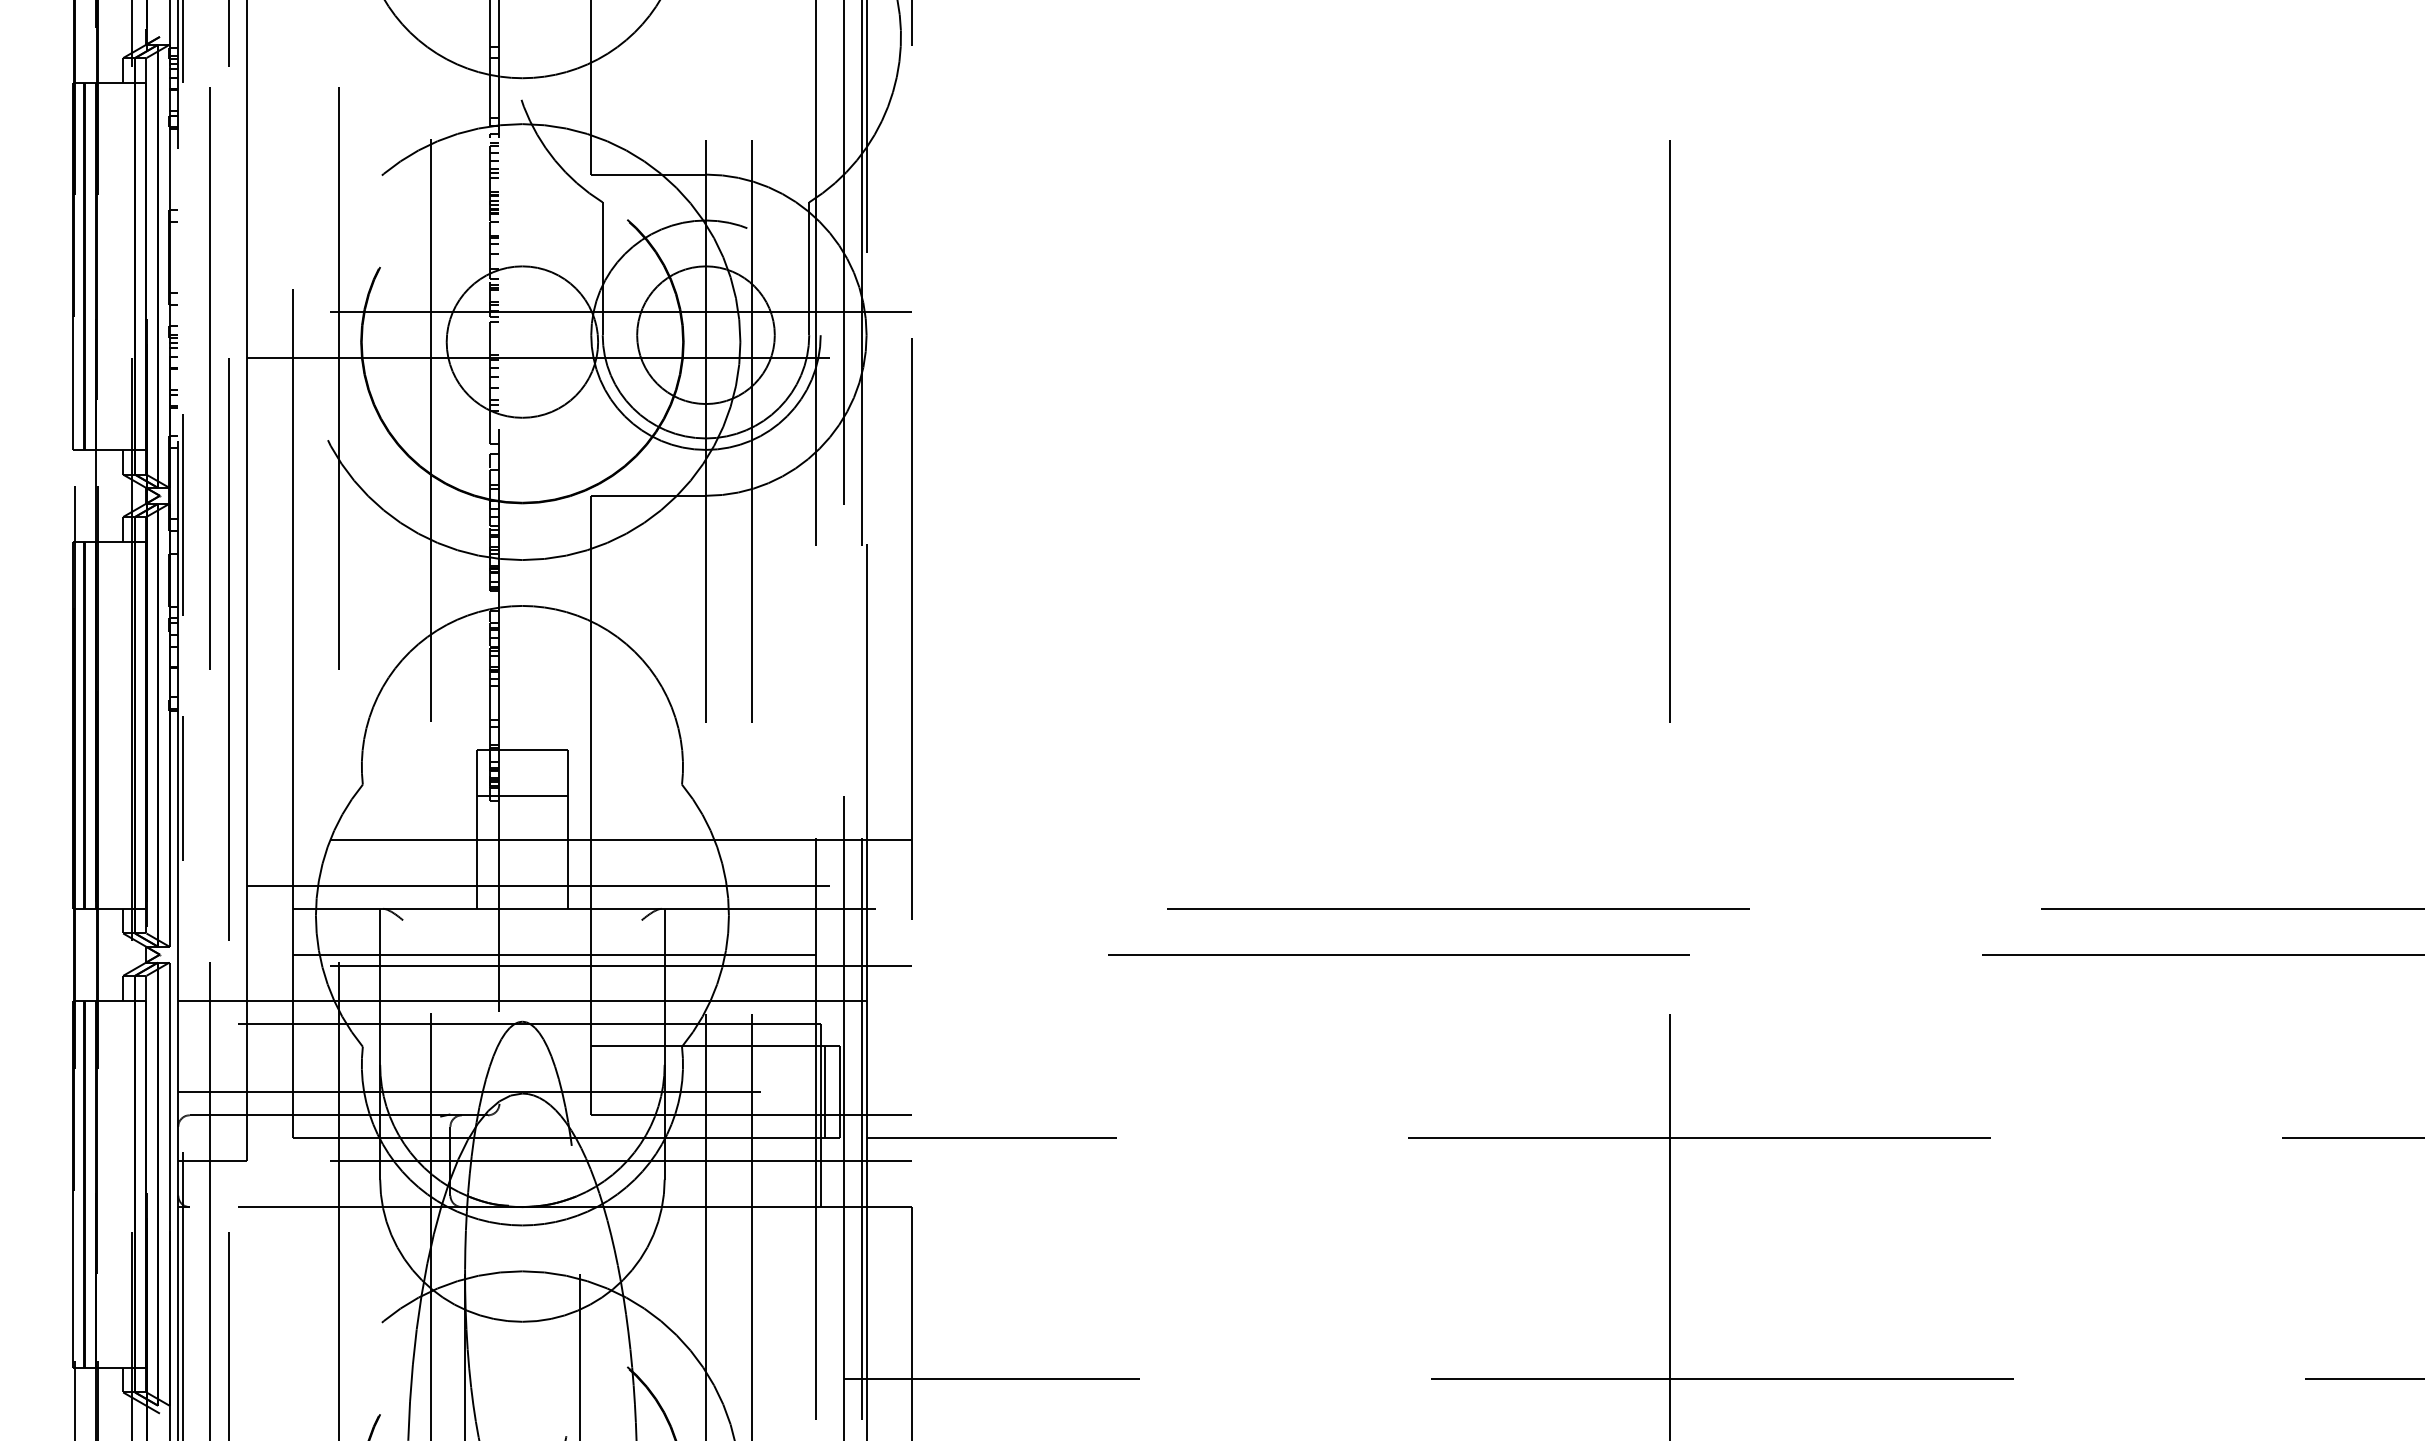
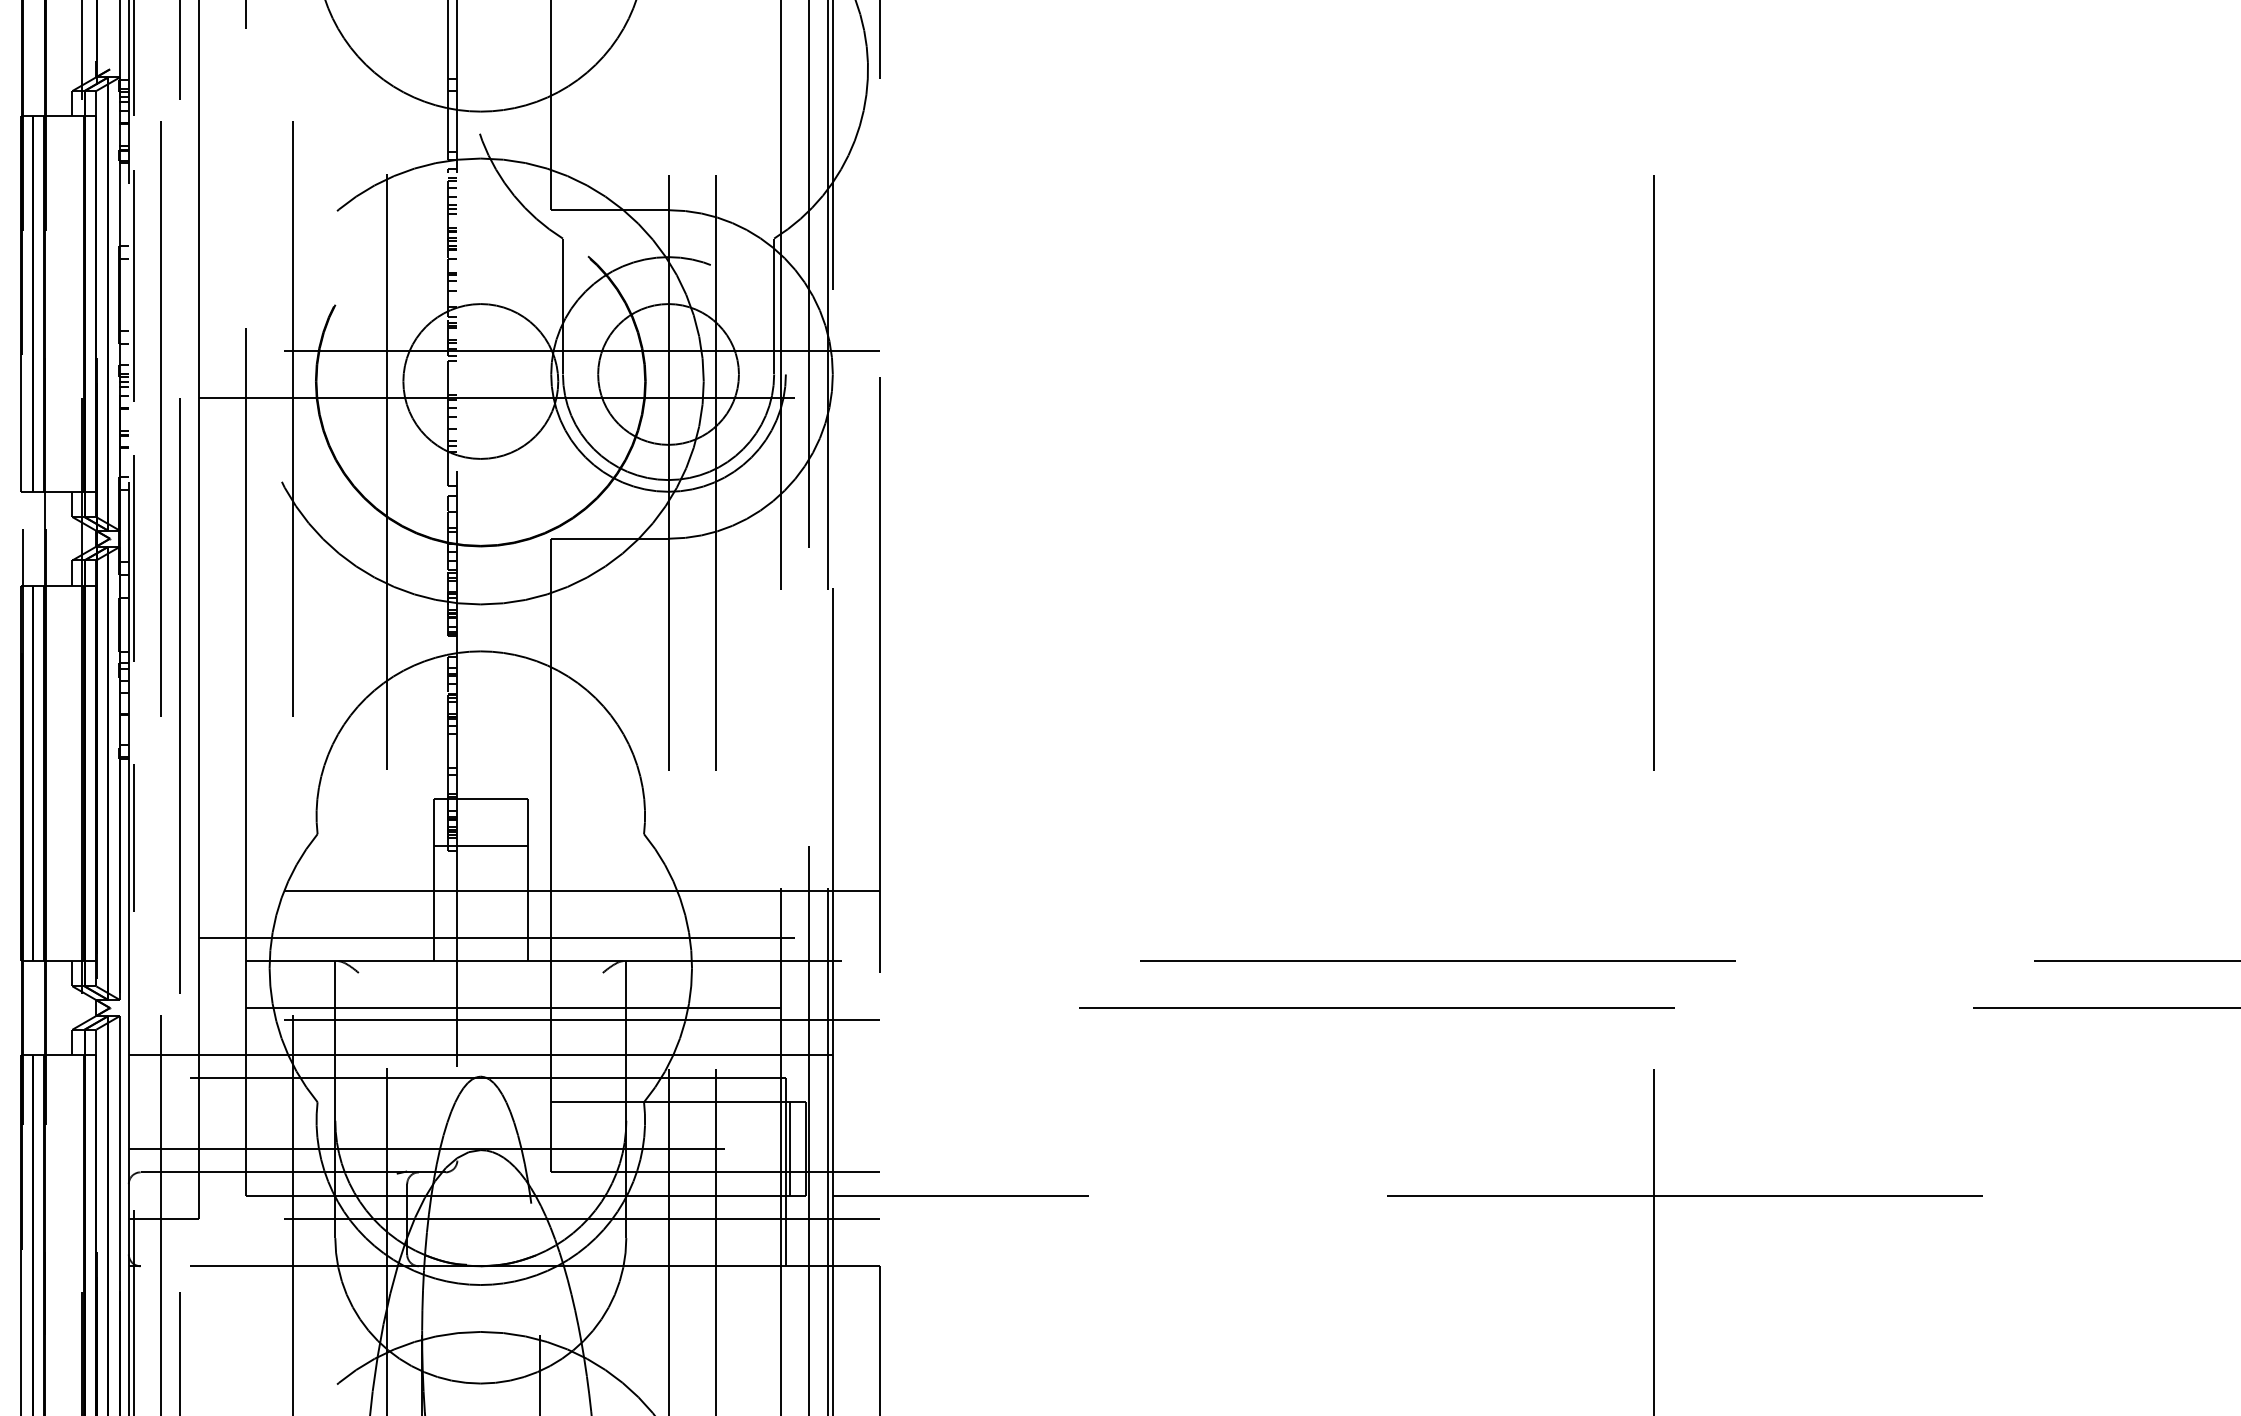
line: (182, 248) -> (133, 285), added

